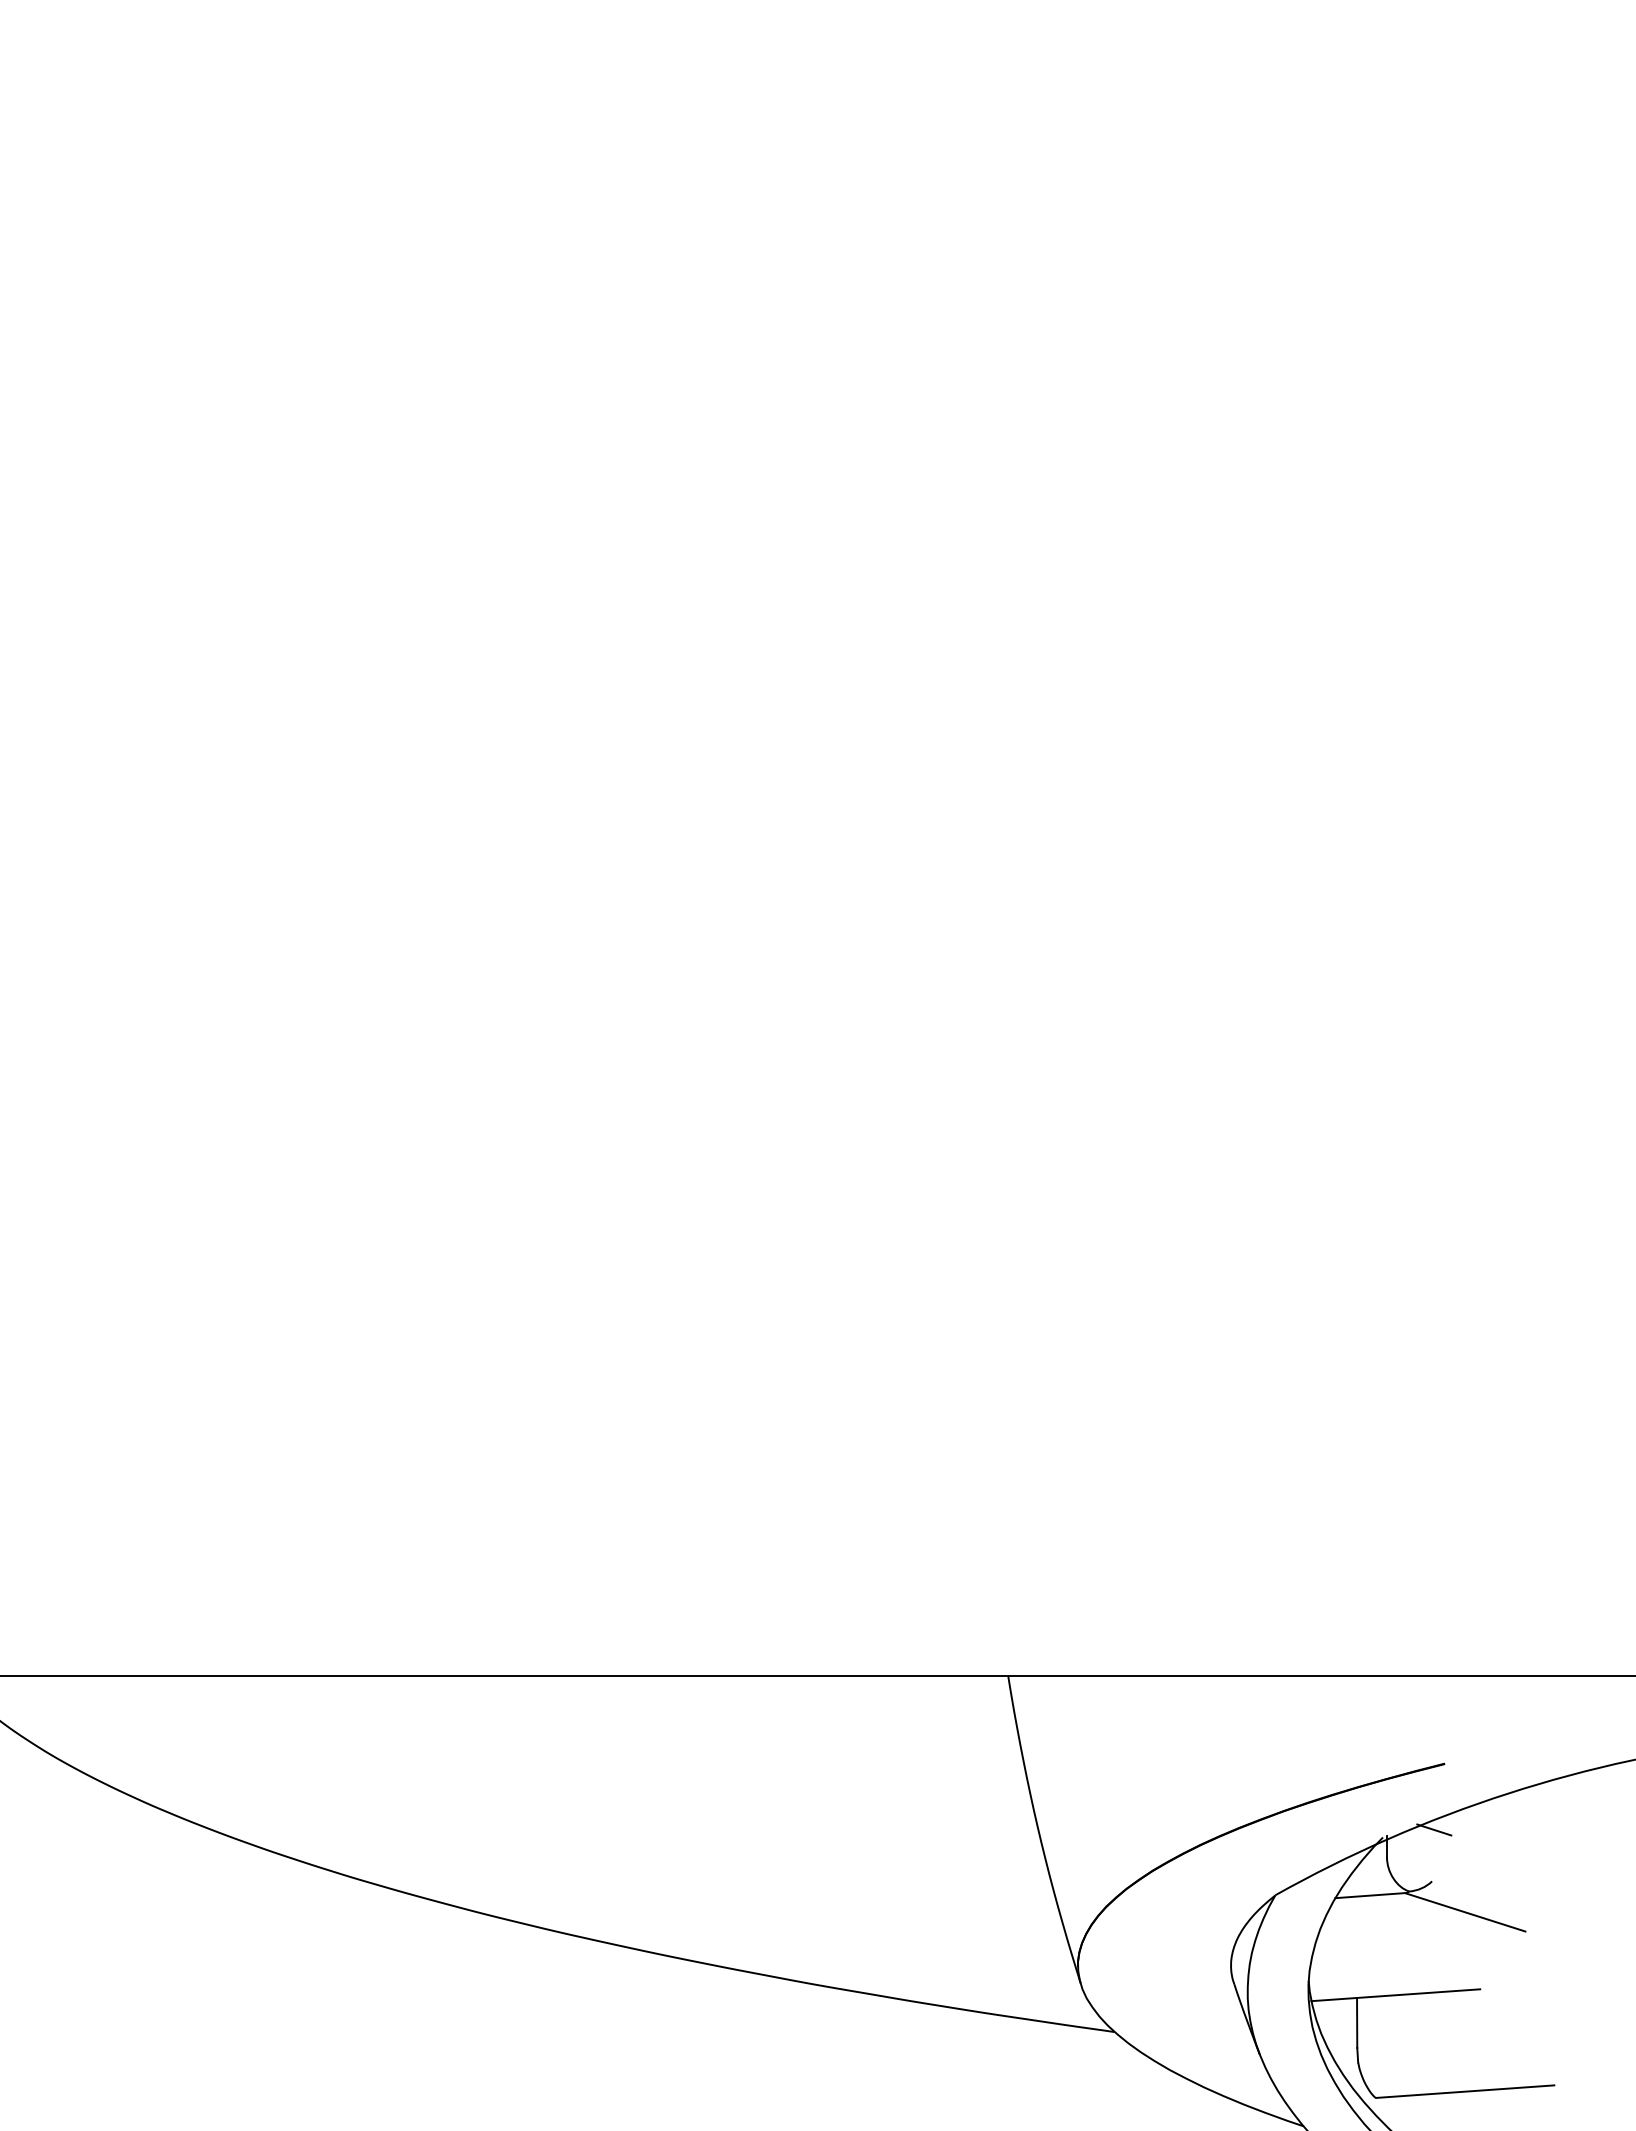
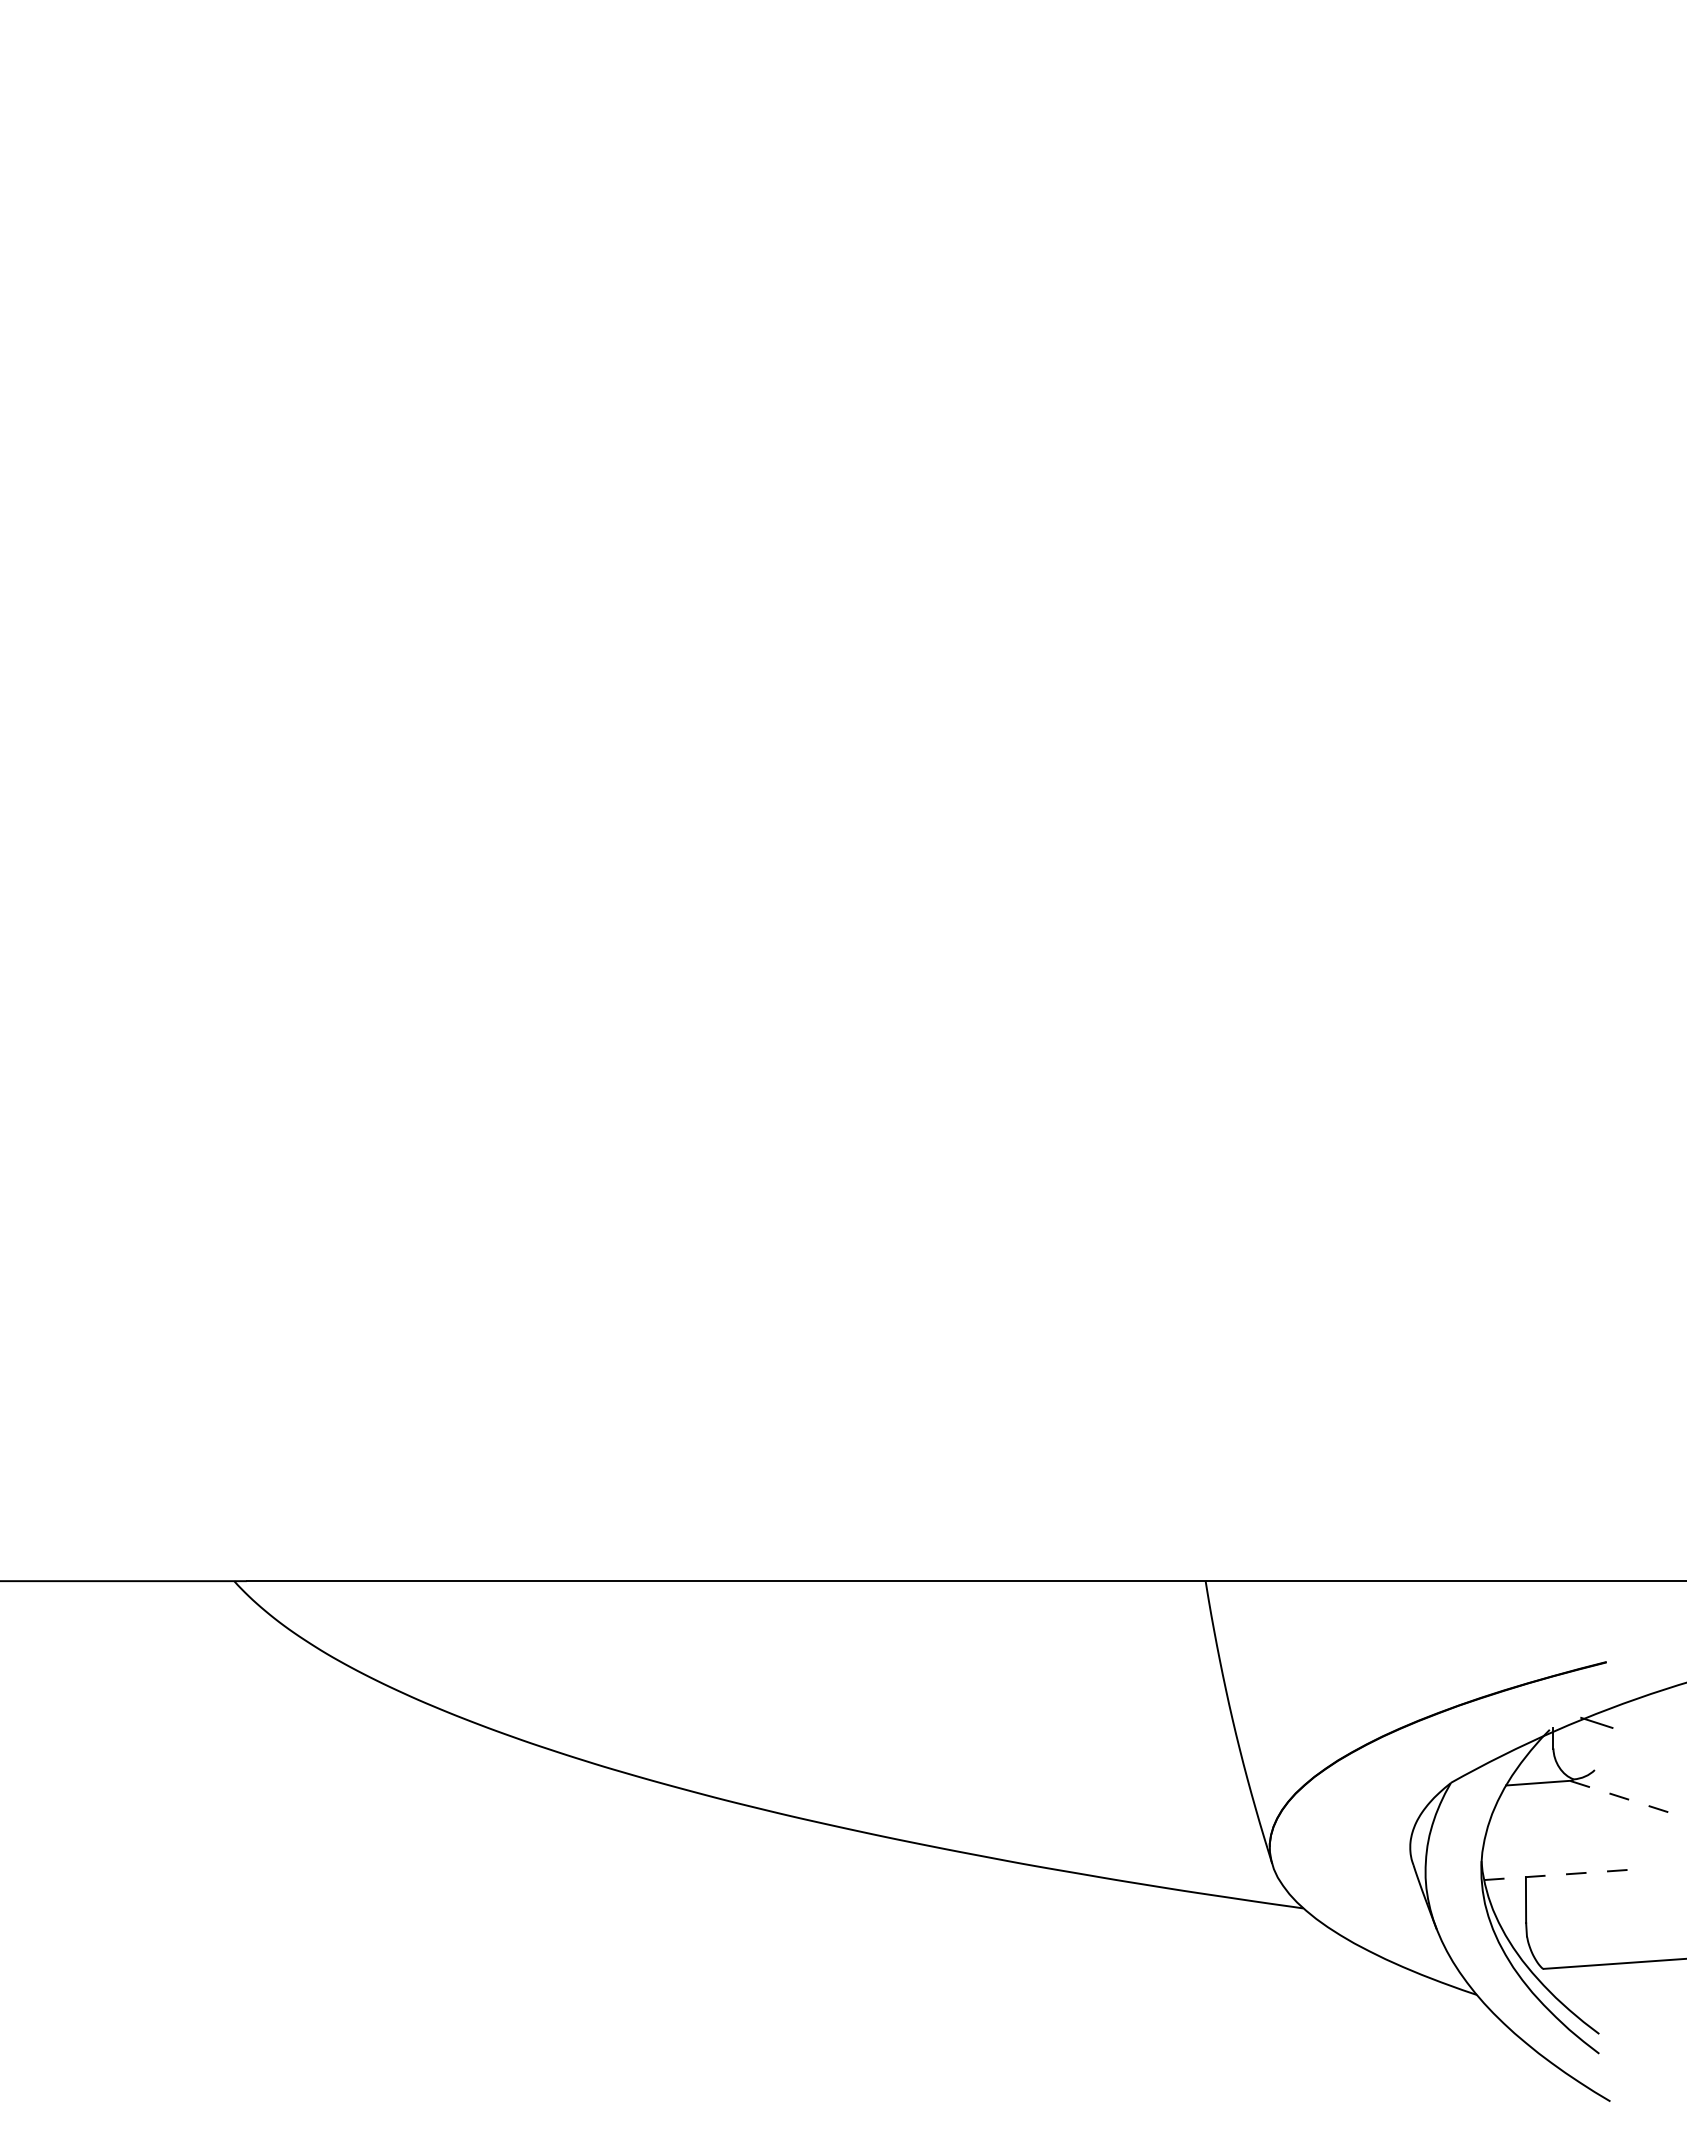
line: (1465, 1912) -> (1625, 1798), solid -> dashed
line: (1395, 1995) -> (1561, 1874), solid -> dashed

